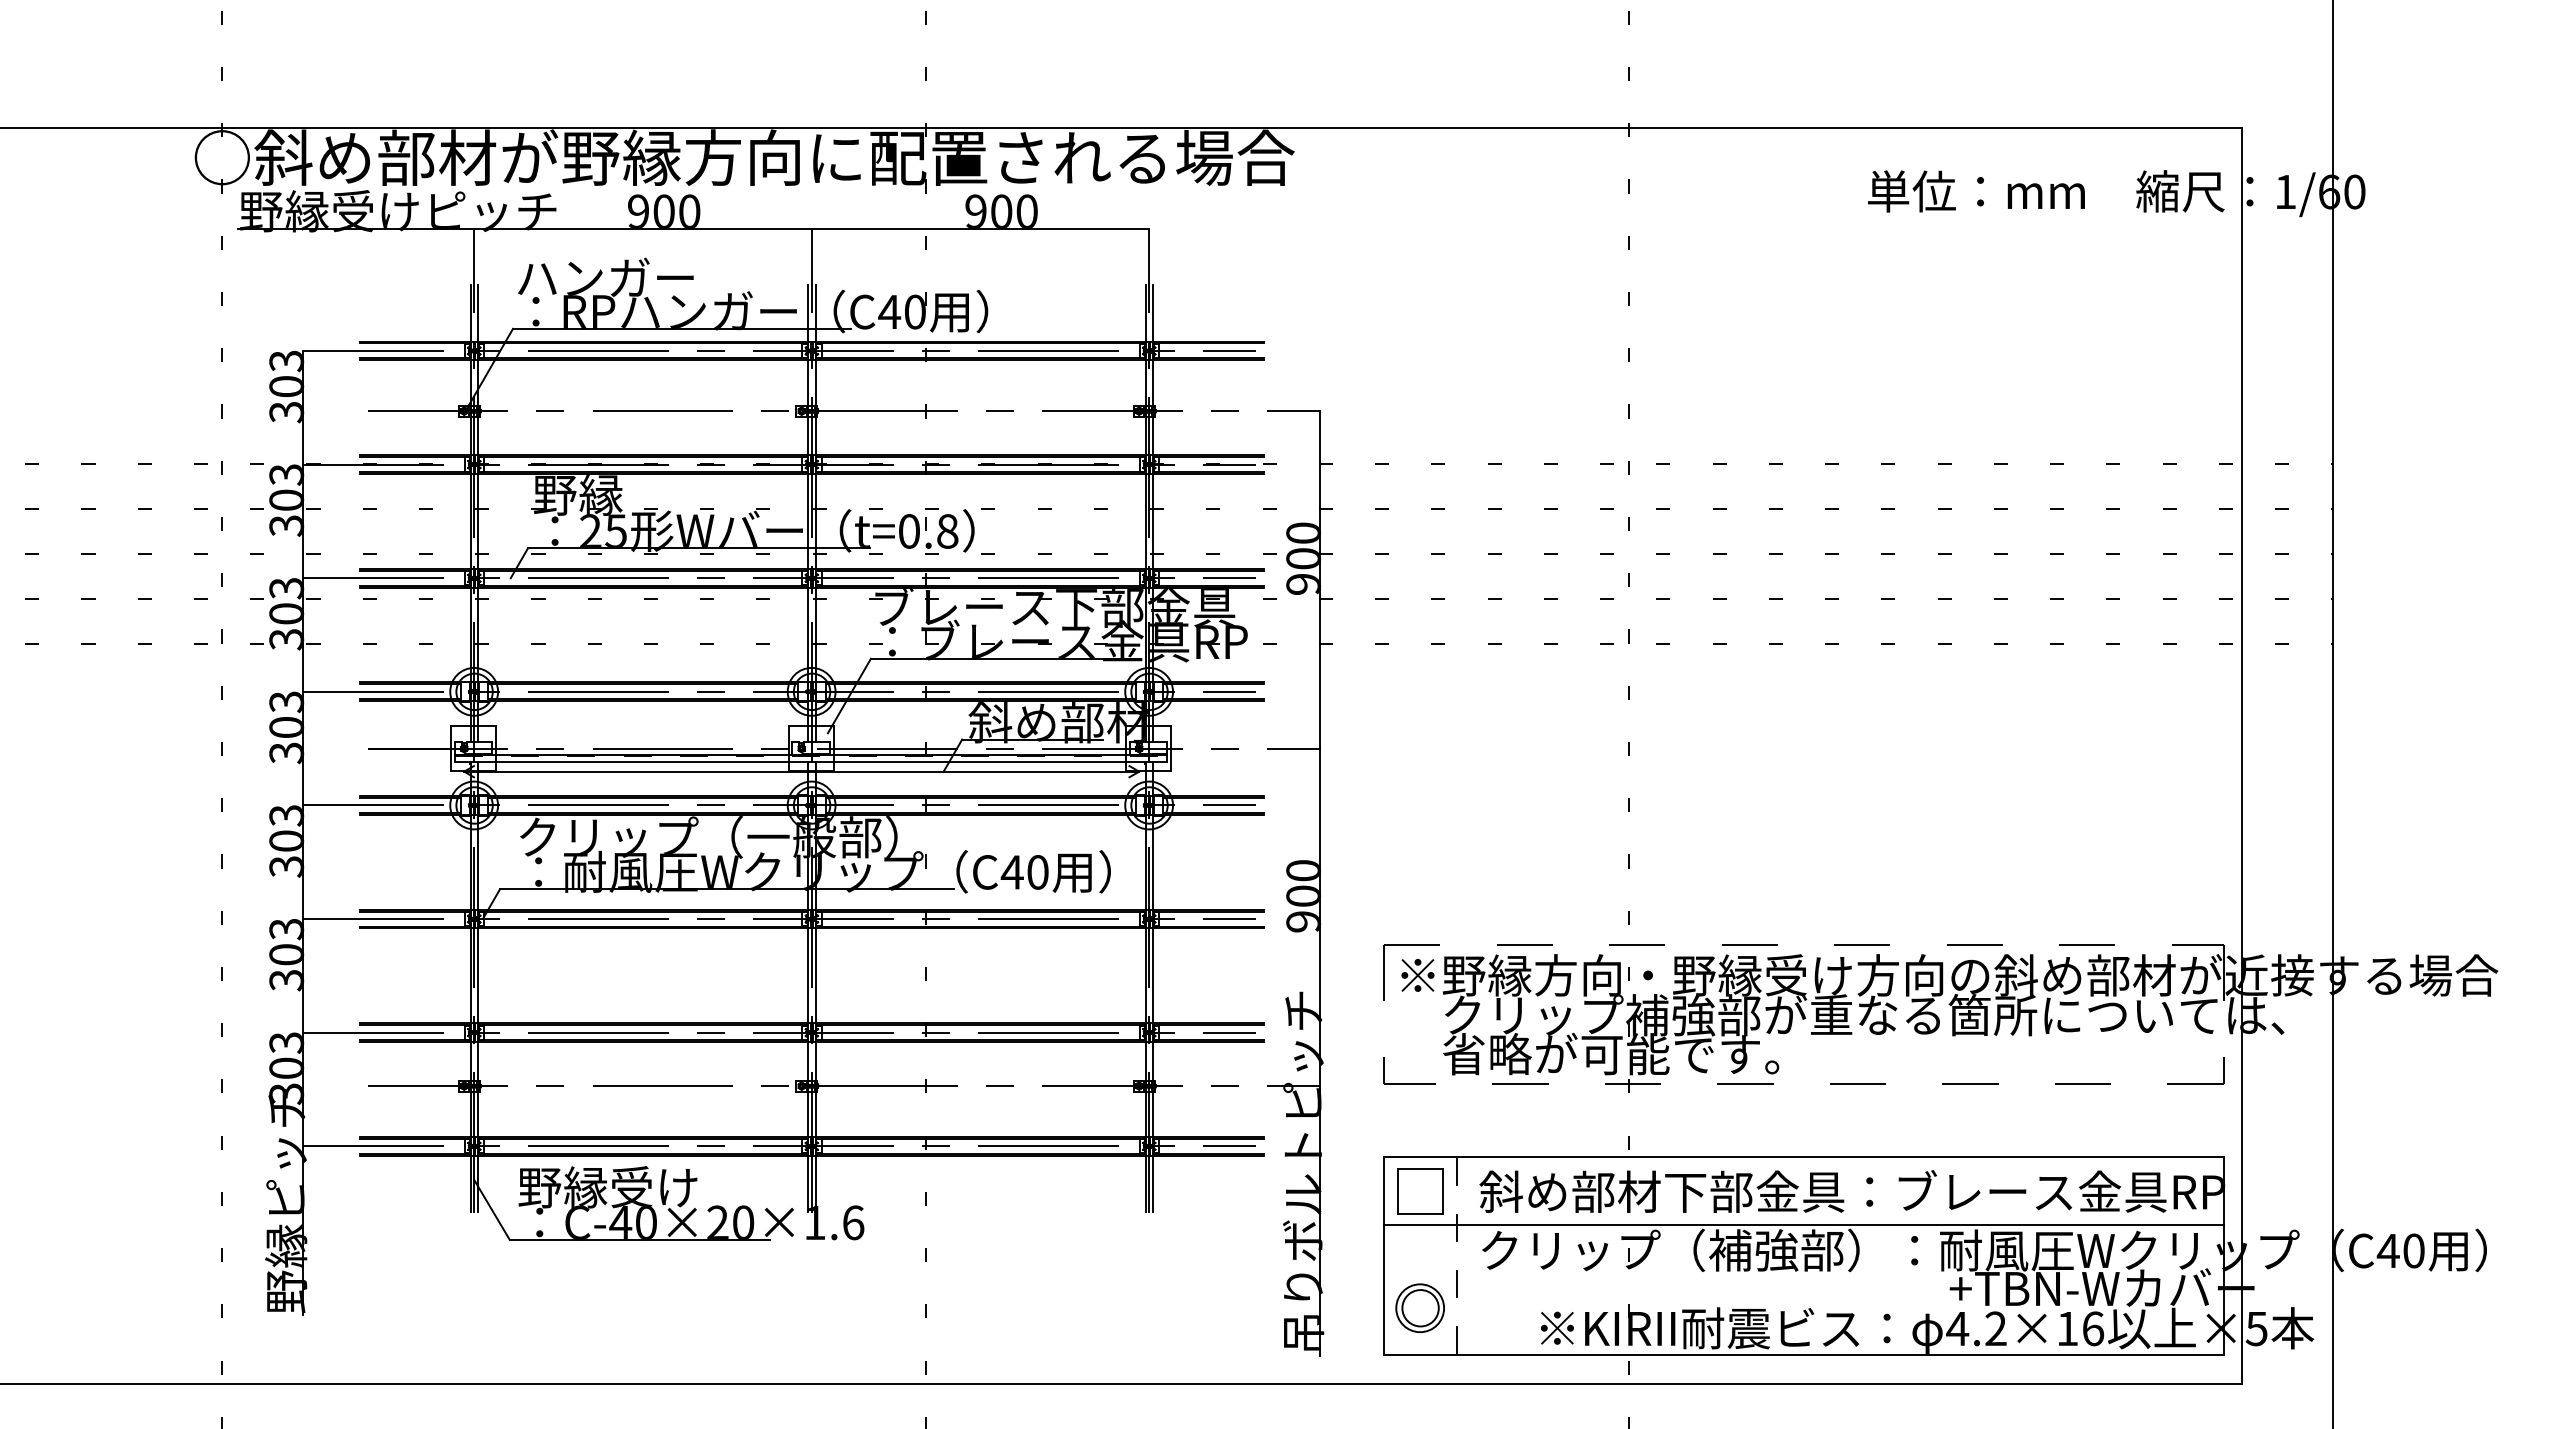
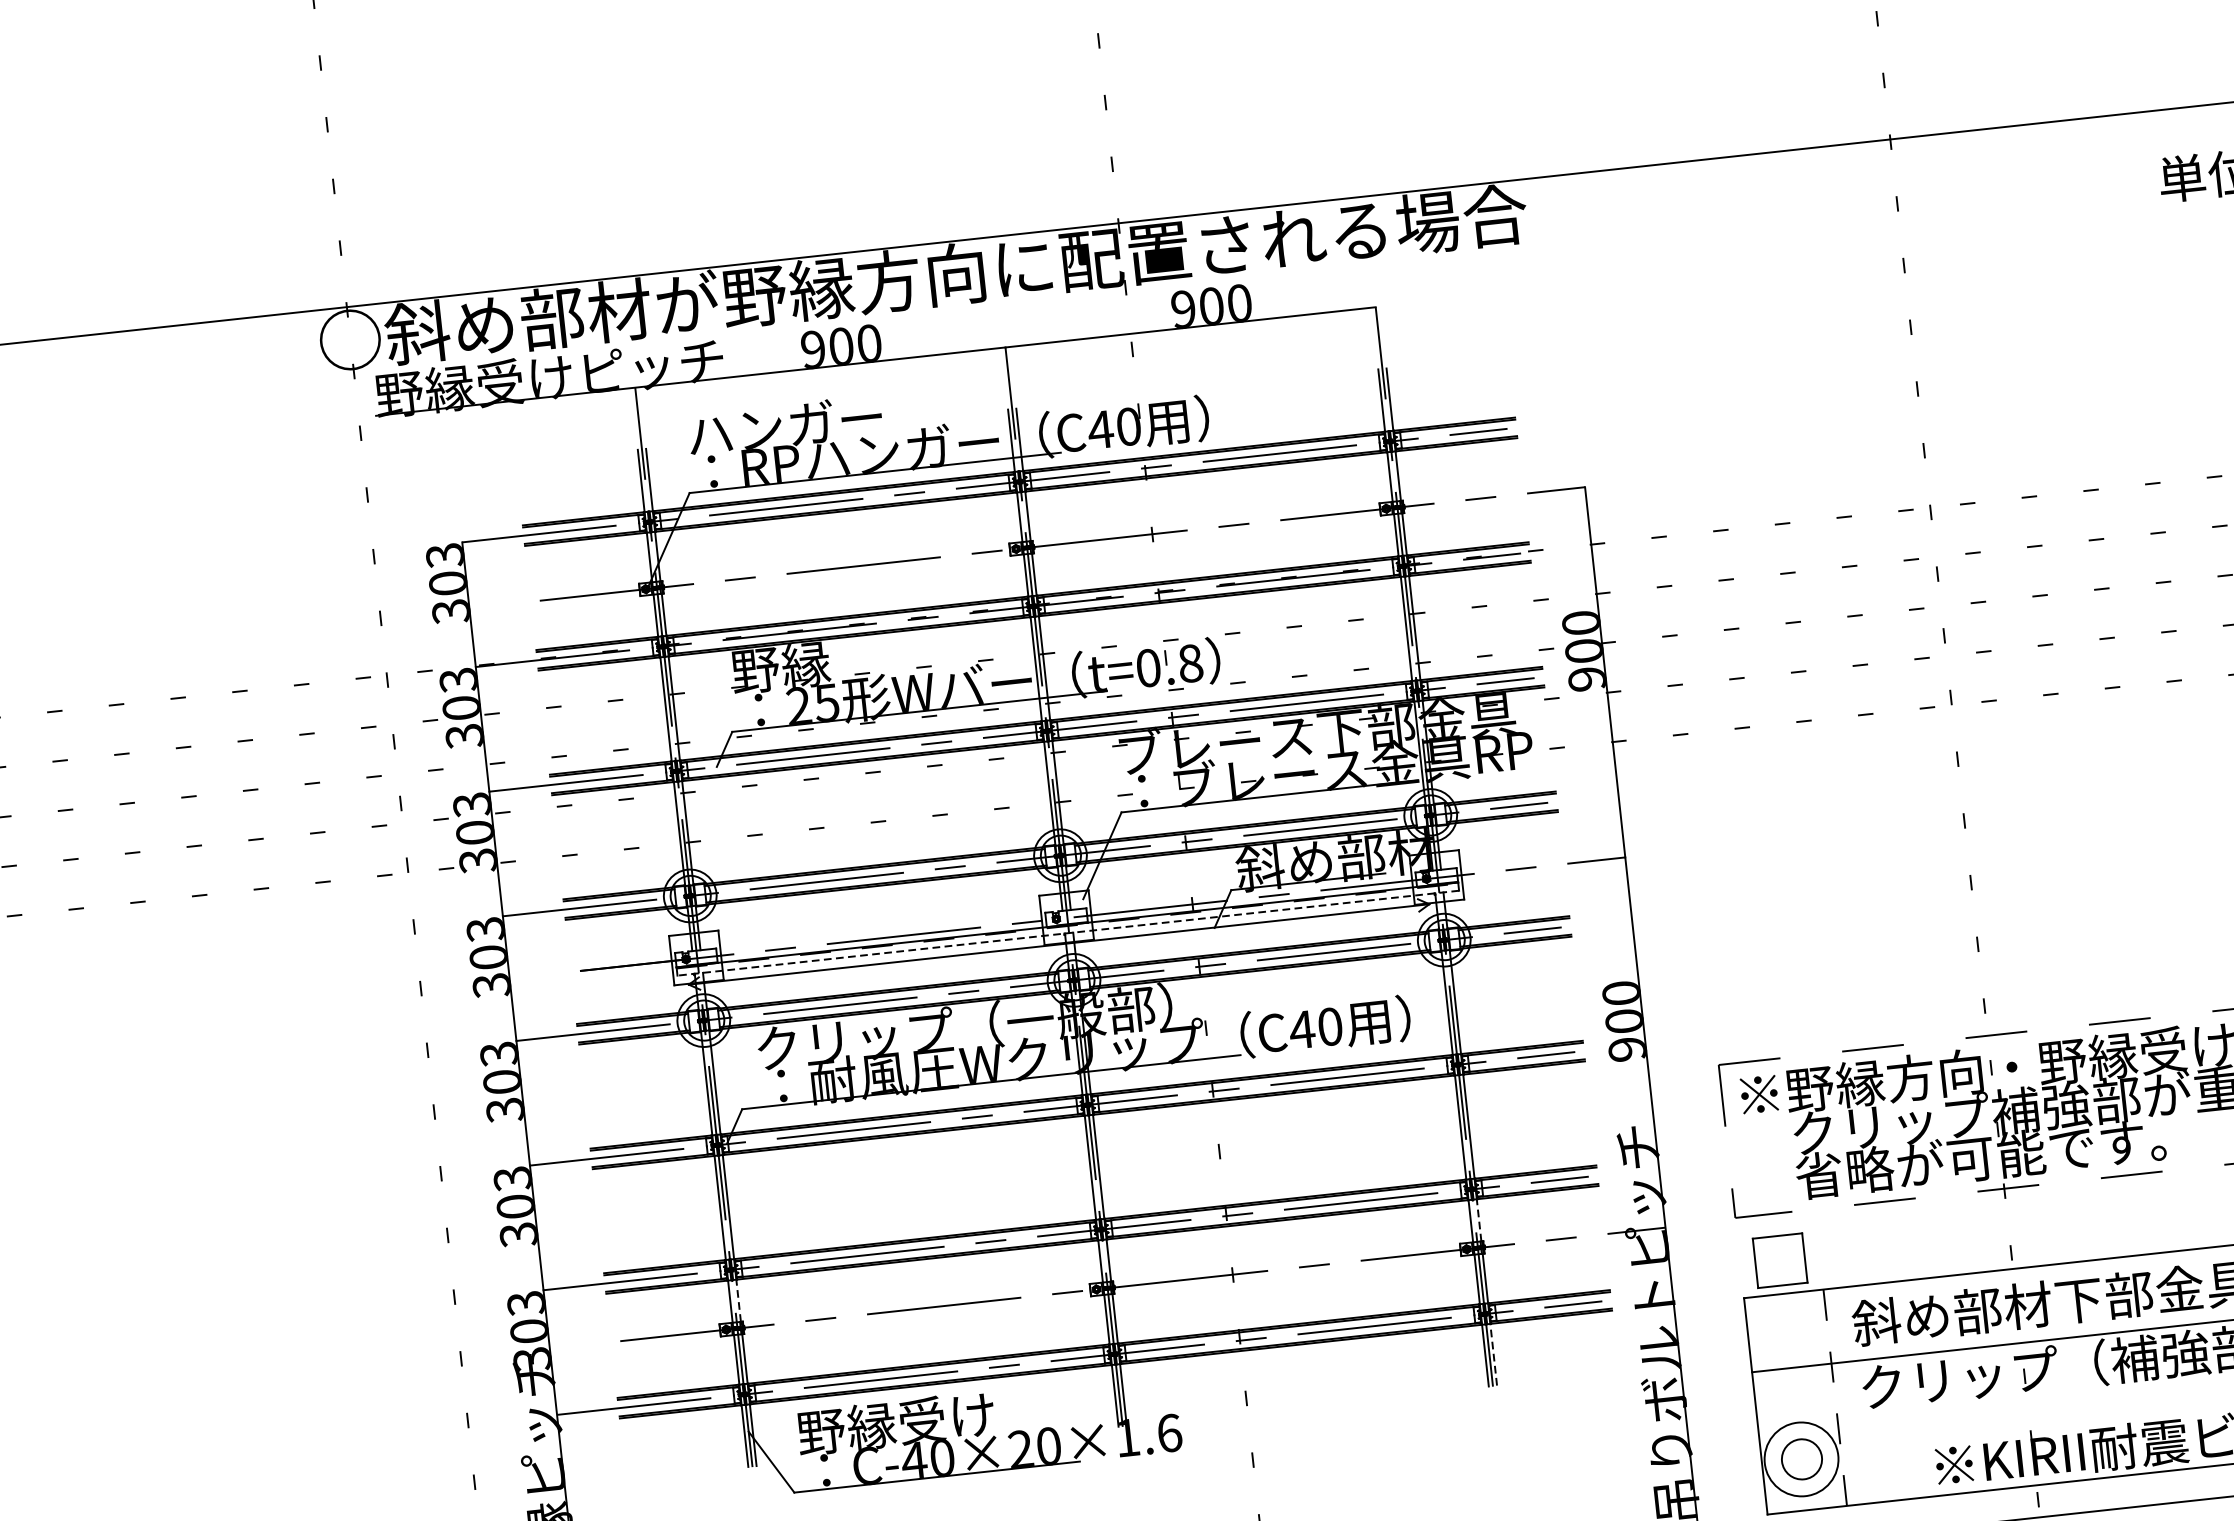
line: (810, 762) -> (1067, 933), solid -> dashed
line: (478, 1060) -> (738, 1299), solid -> dashed
line: (1153, 1060) -> (1479, 1219), solid -> dashed
line: (1153, 1183) -> (1494, 1354), solid -> dashed
part: (1420, 1191) -> (1780, 1261), moved
circle: (1420, 1308) -> (1801, 1459), size x1.4

